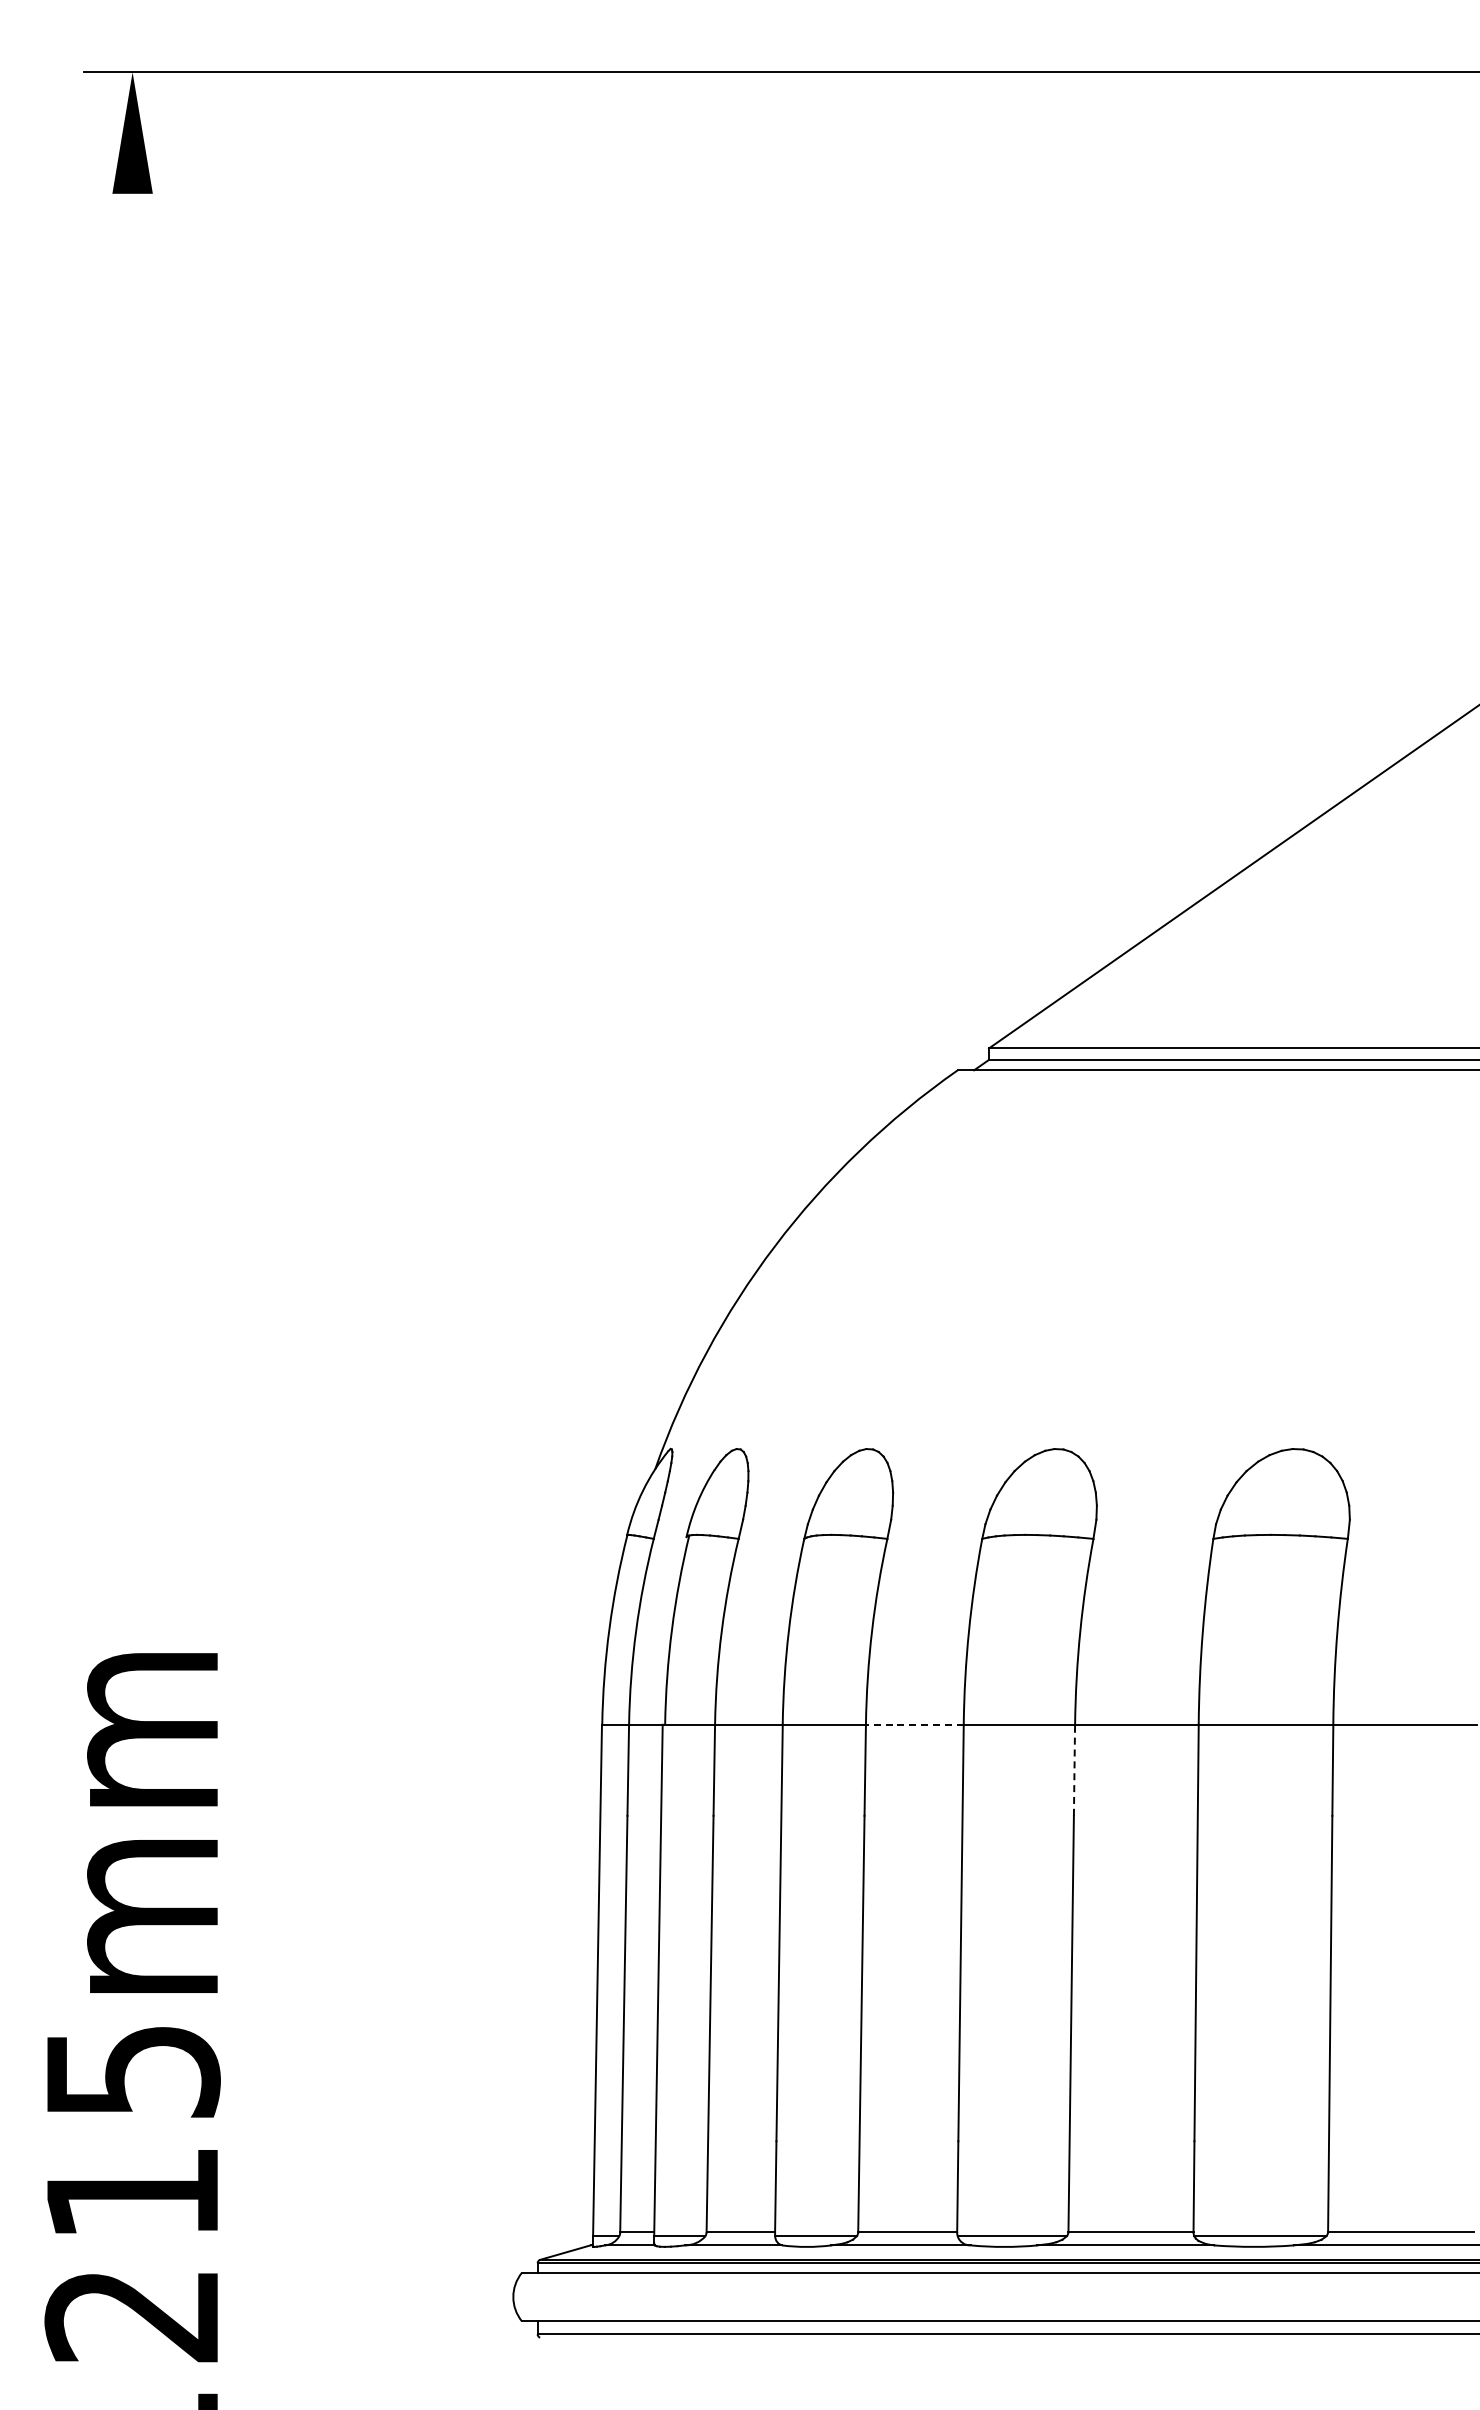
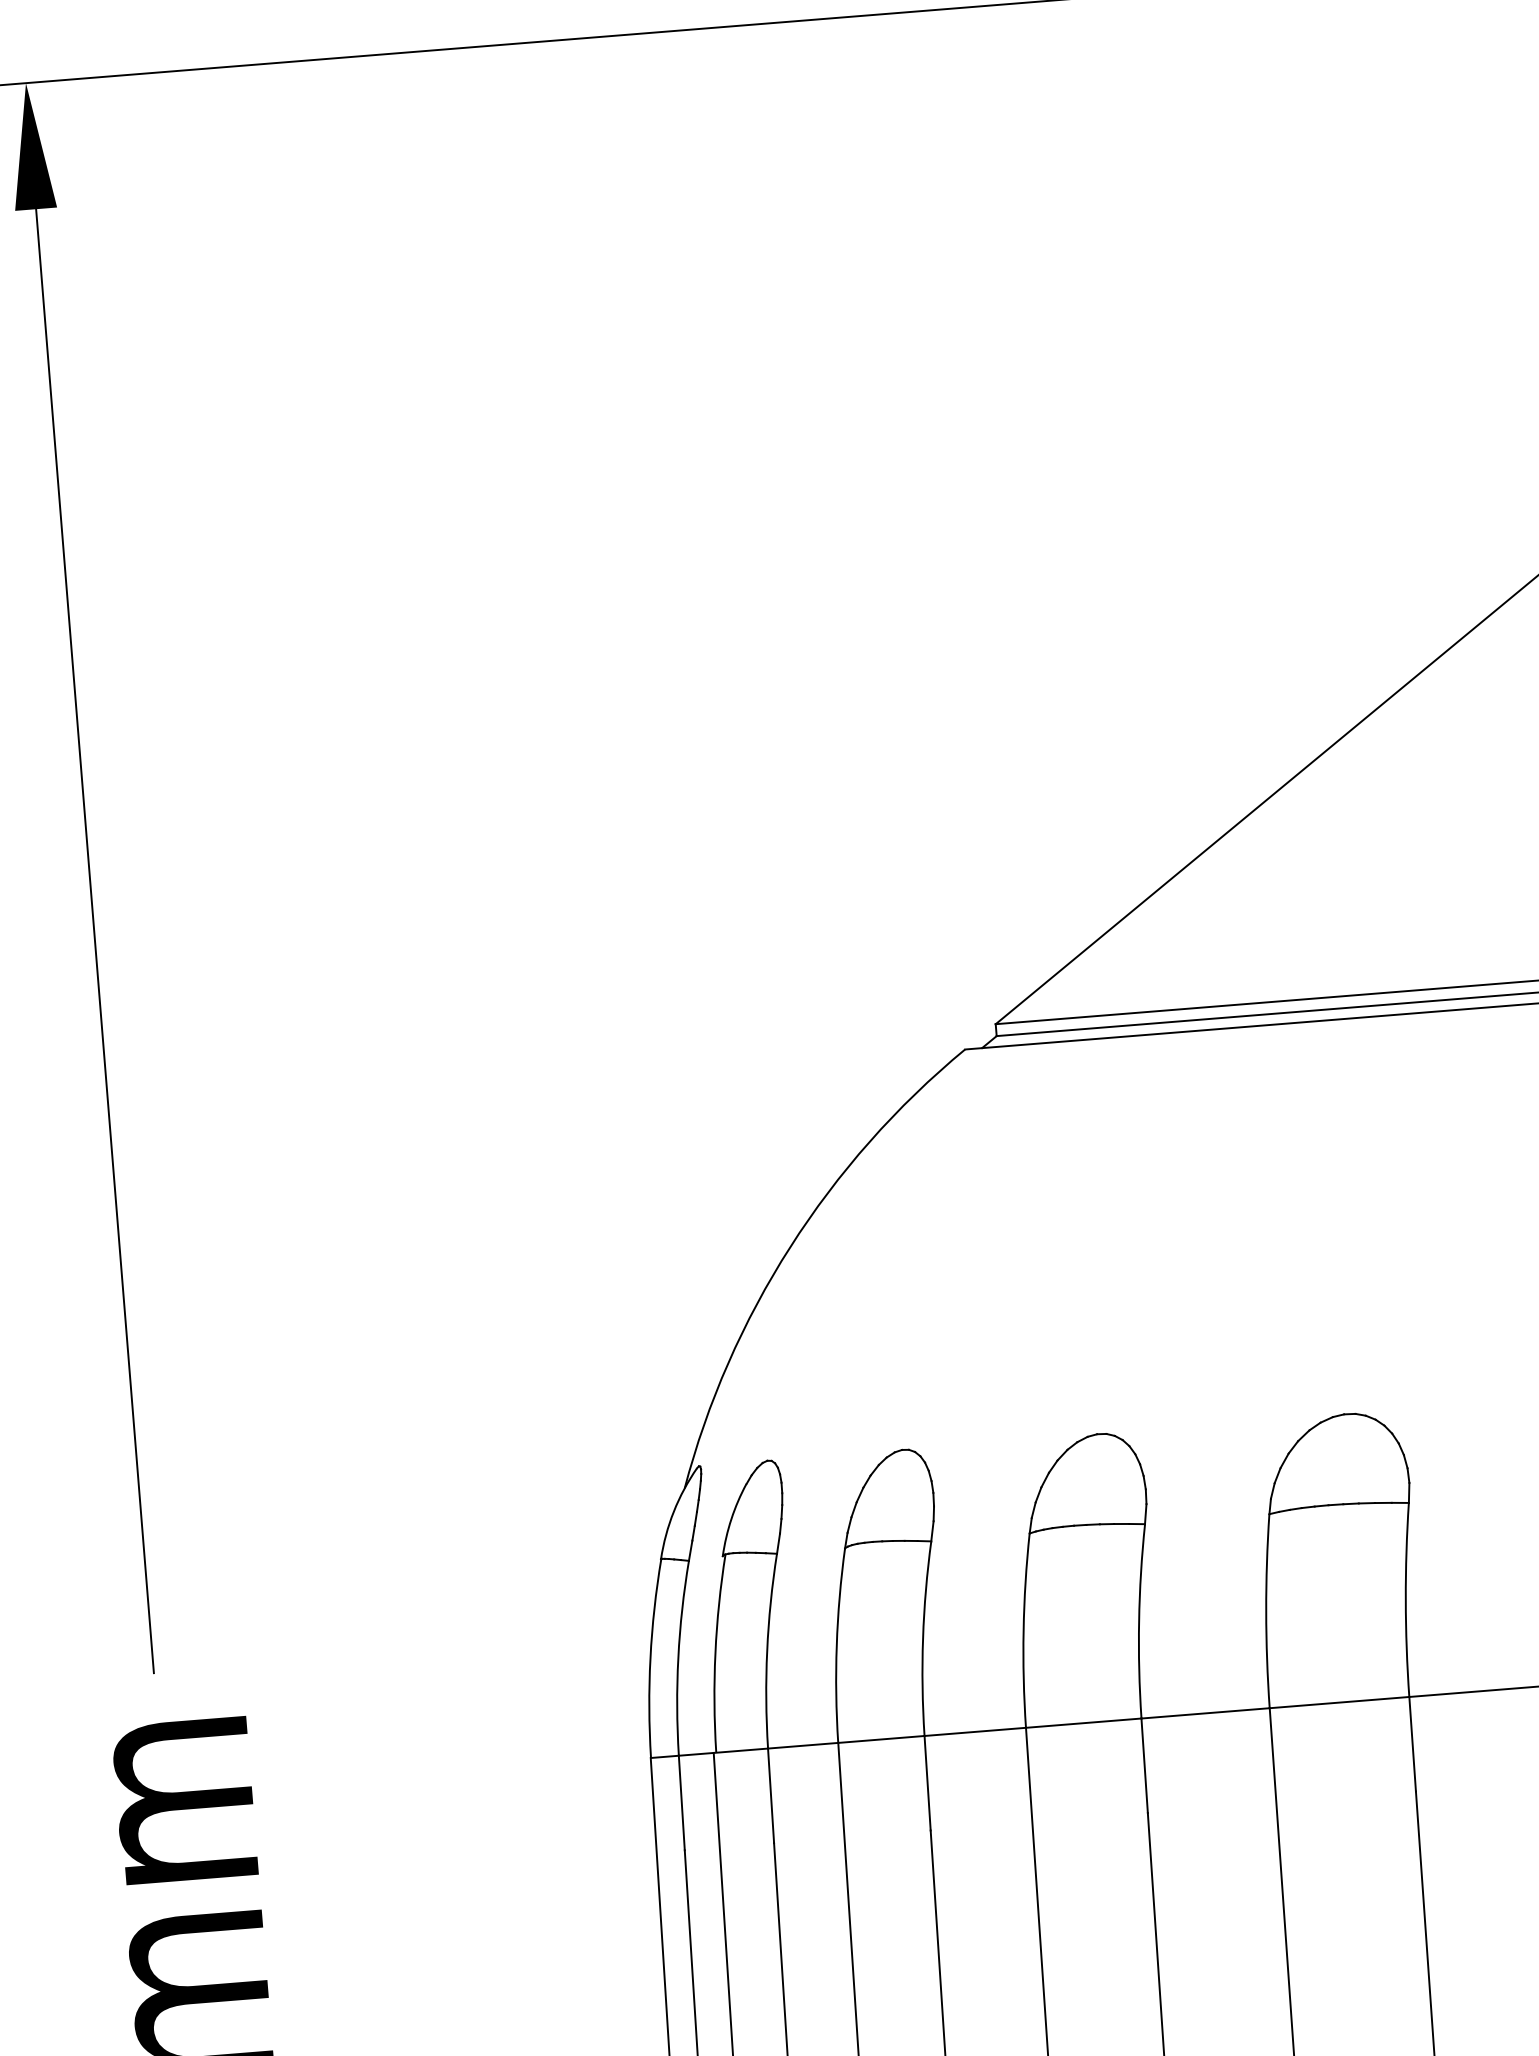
line: (132, 899) -> (94, 941), added
line: (914, 1724) -> (974, 1731), dashed -> solid
line: (1074, 1770) -> (1144, 1766), dashed -> solid

